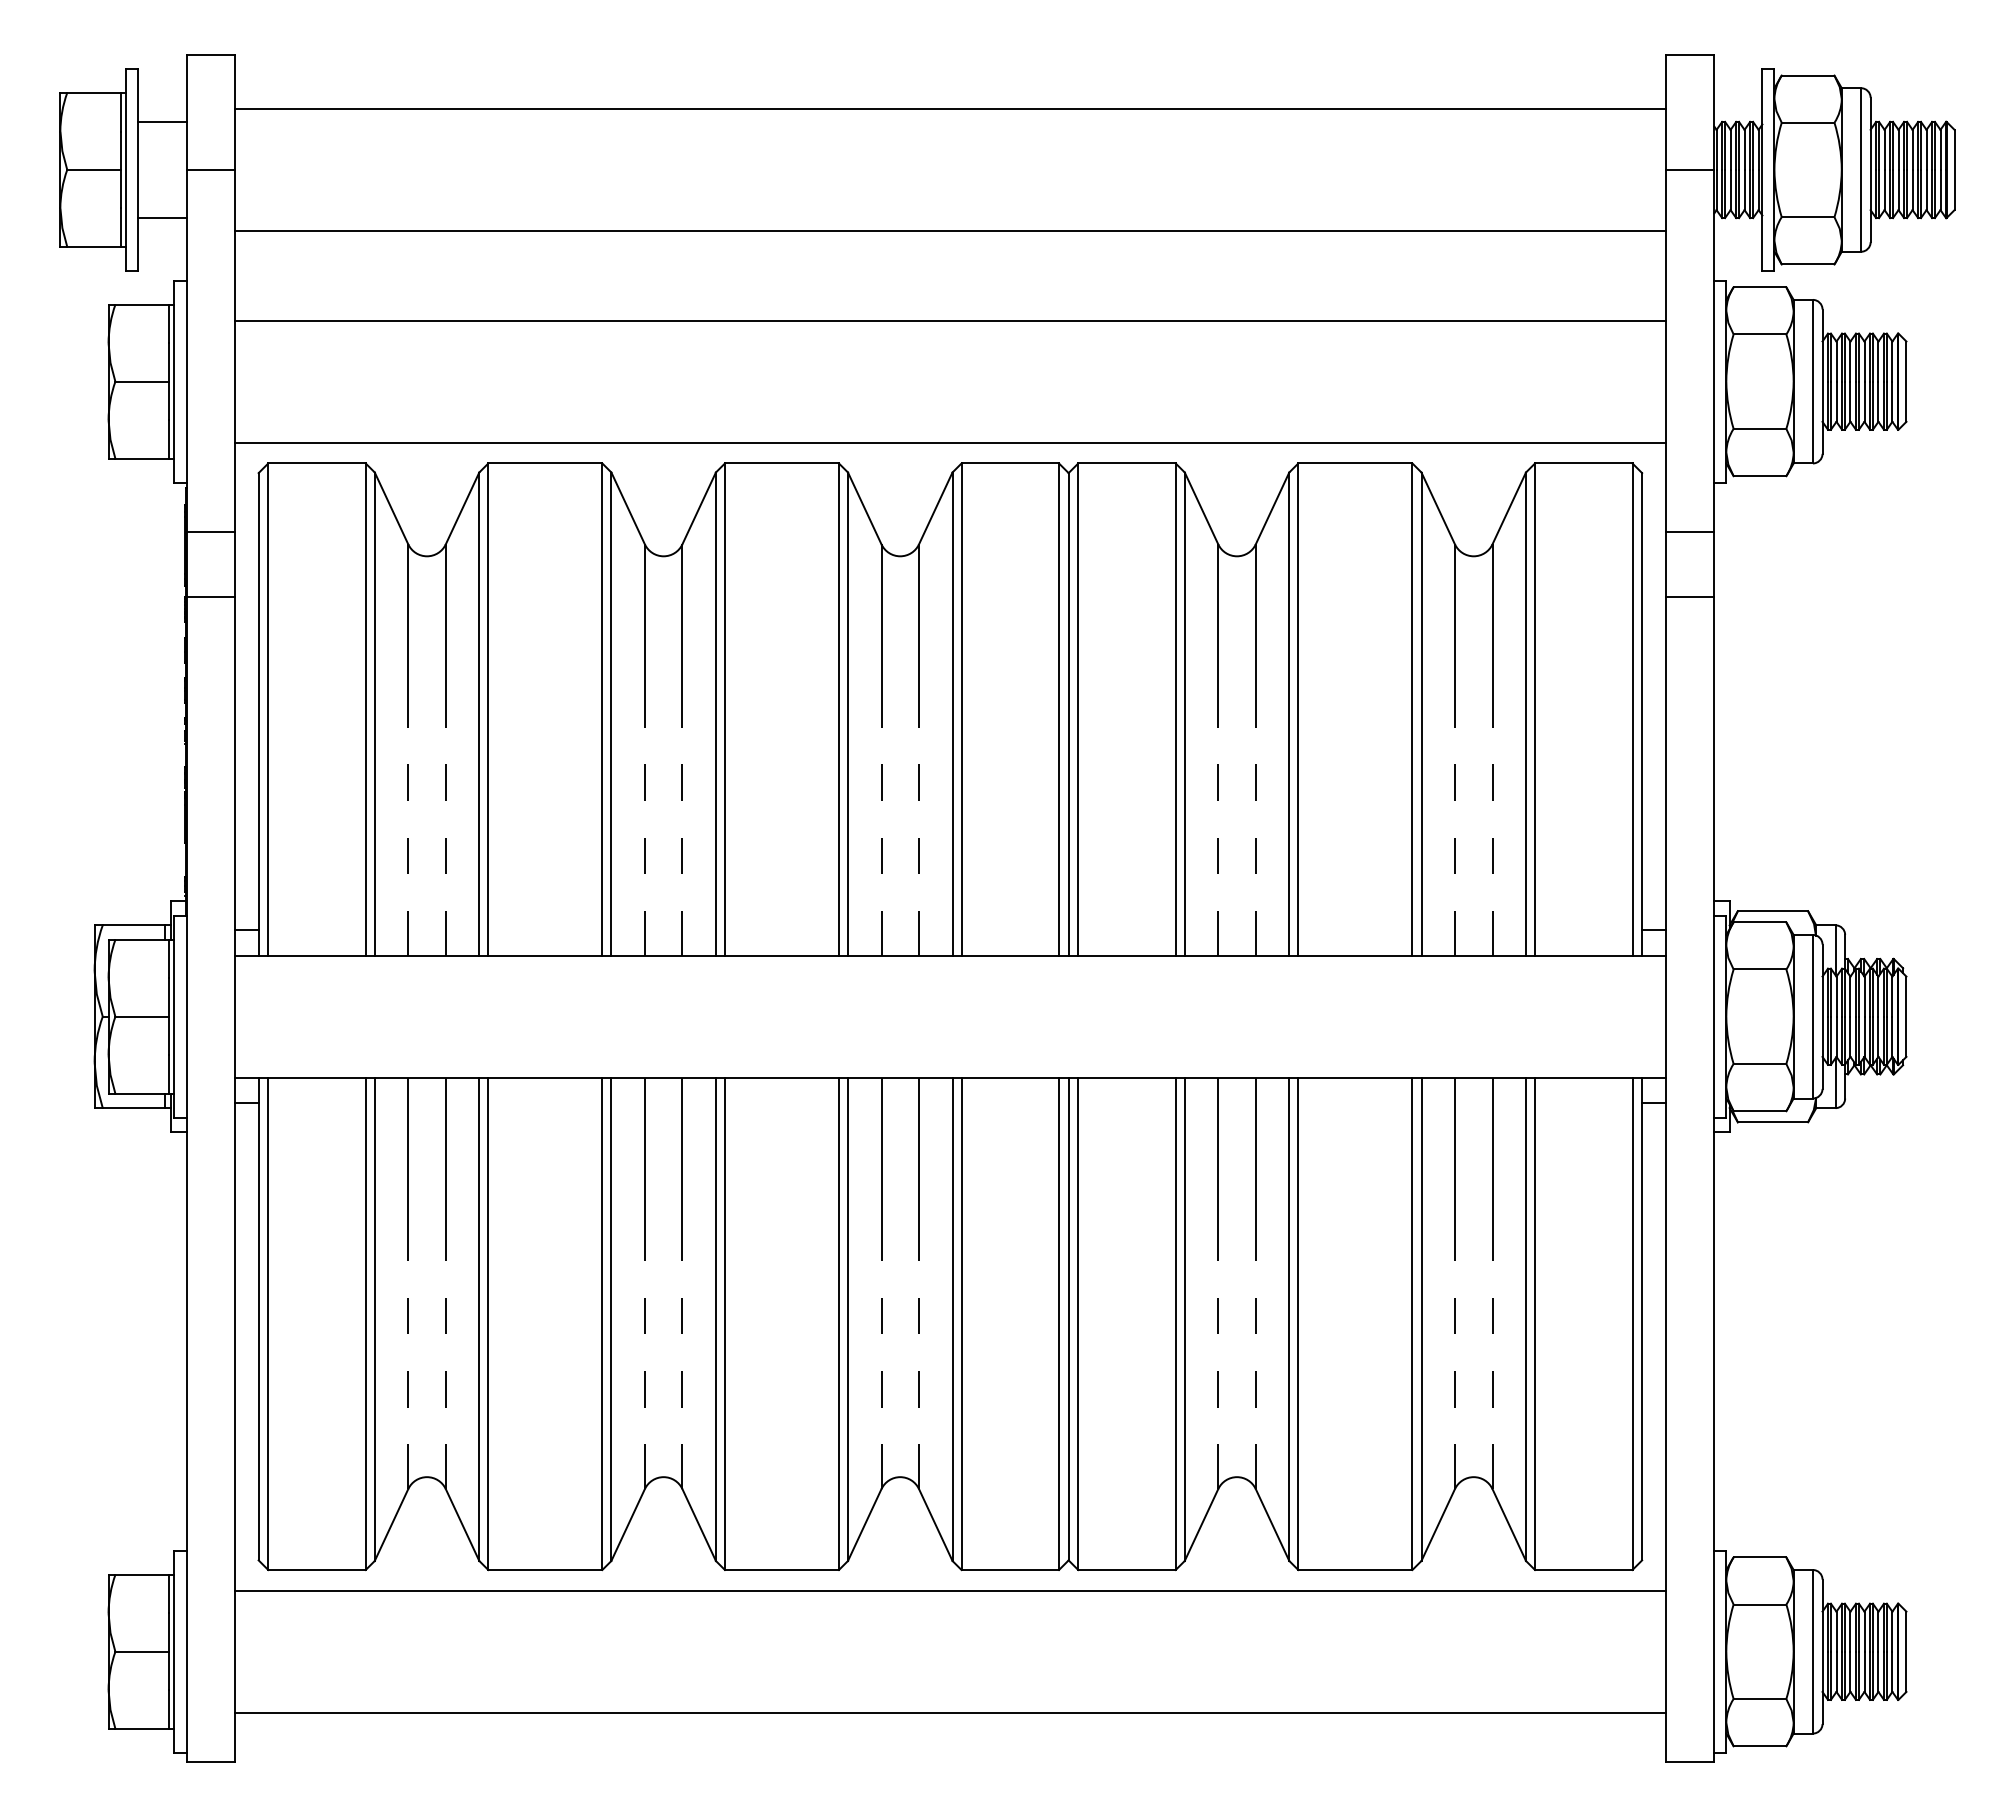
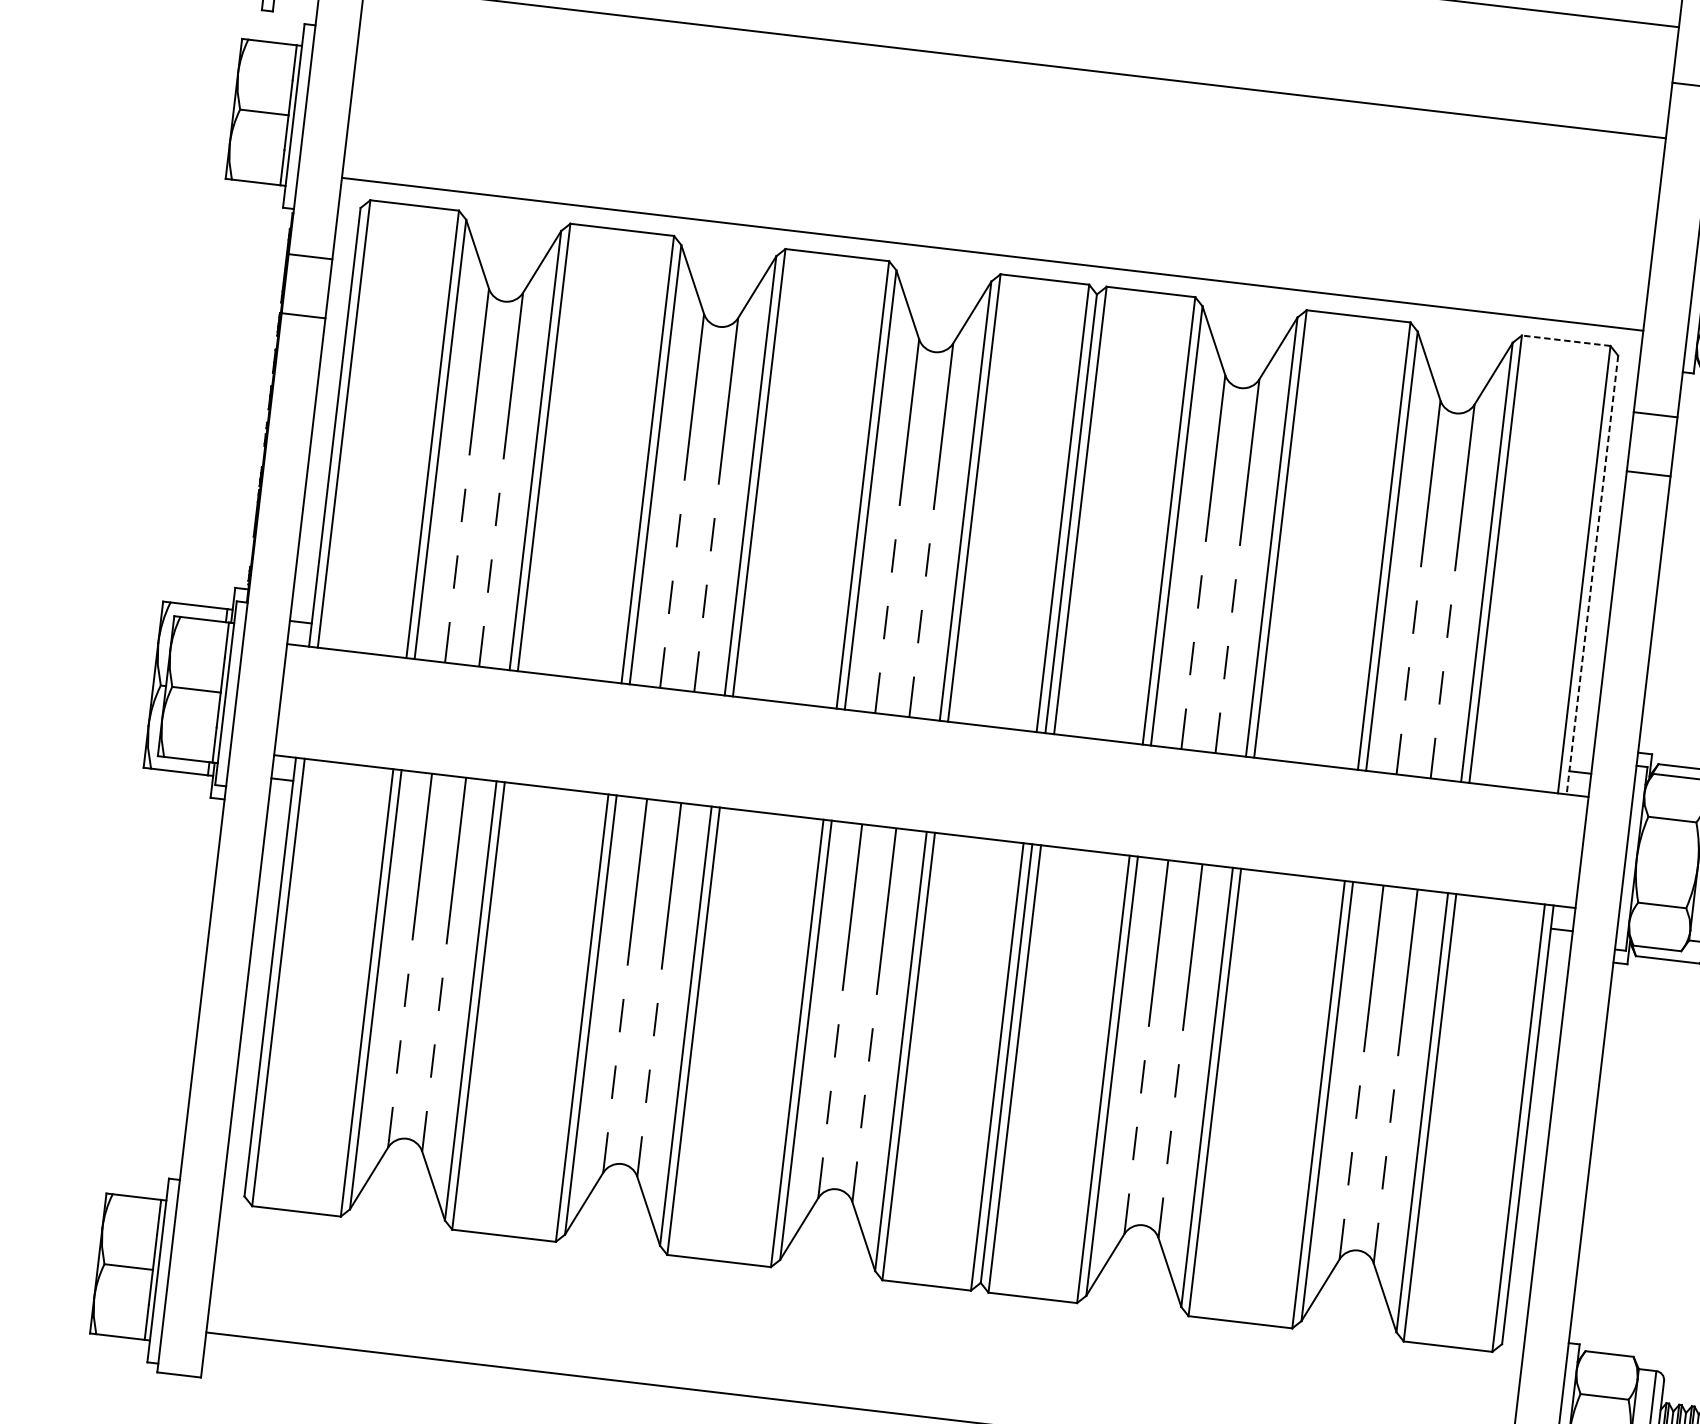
line: (950, 320) -> (1005, 143), removed
line: (1583, 463) -> (1565, 340), solid -> dashed
line: (1642, 714) -> (1592, 575), solid -> dashed
line: (950, 1590) -> (870, 1297), removed

